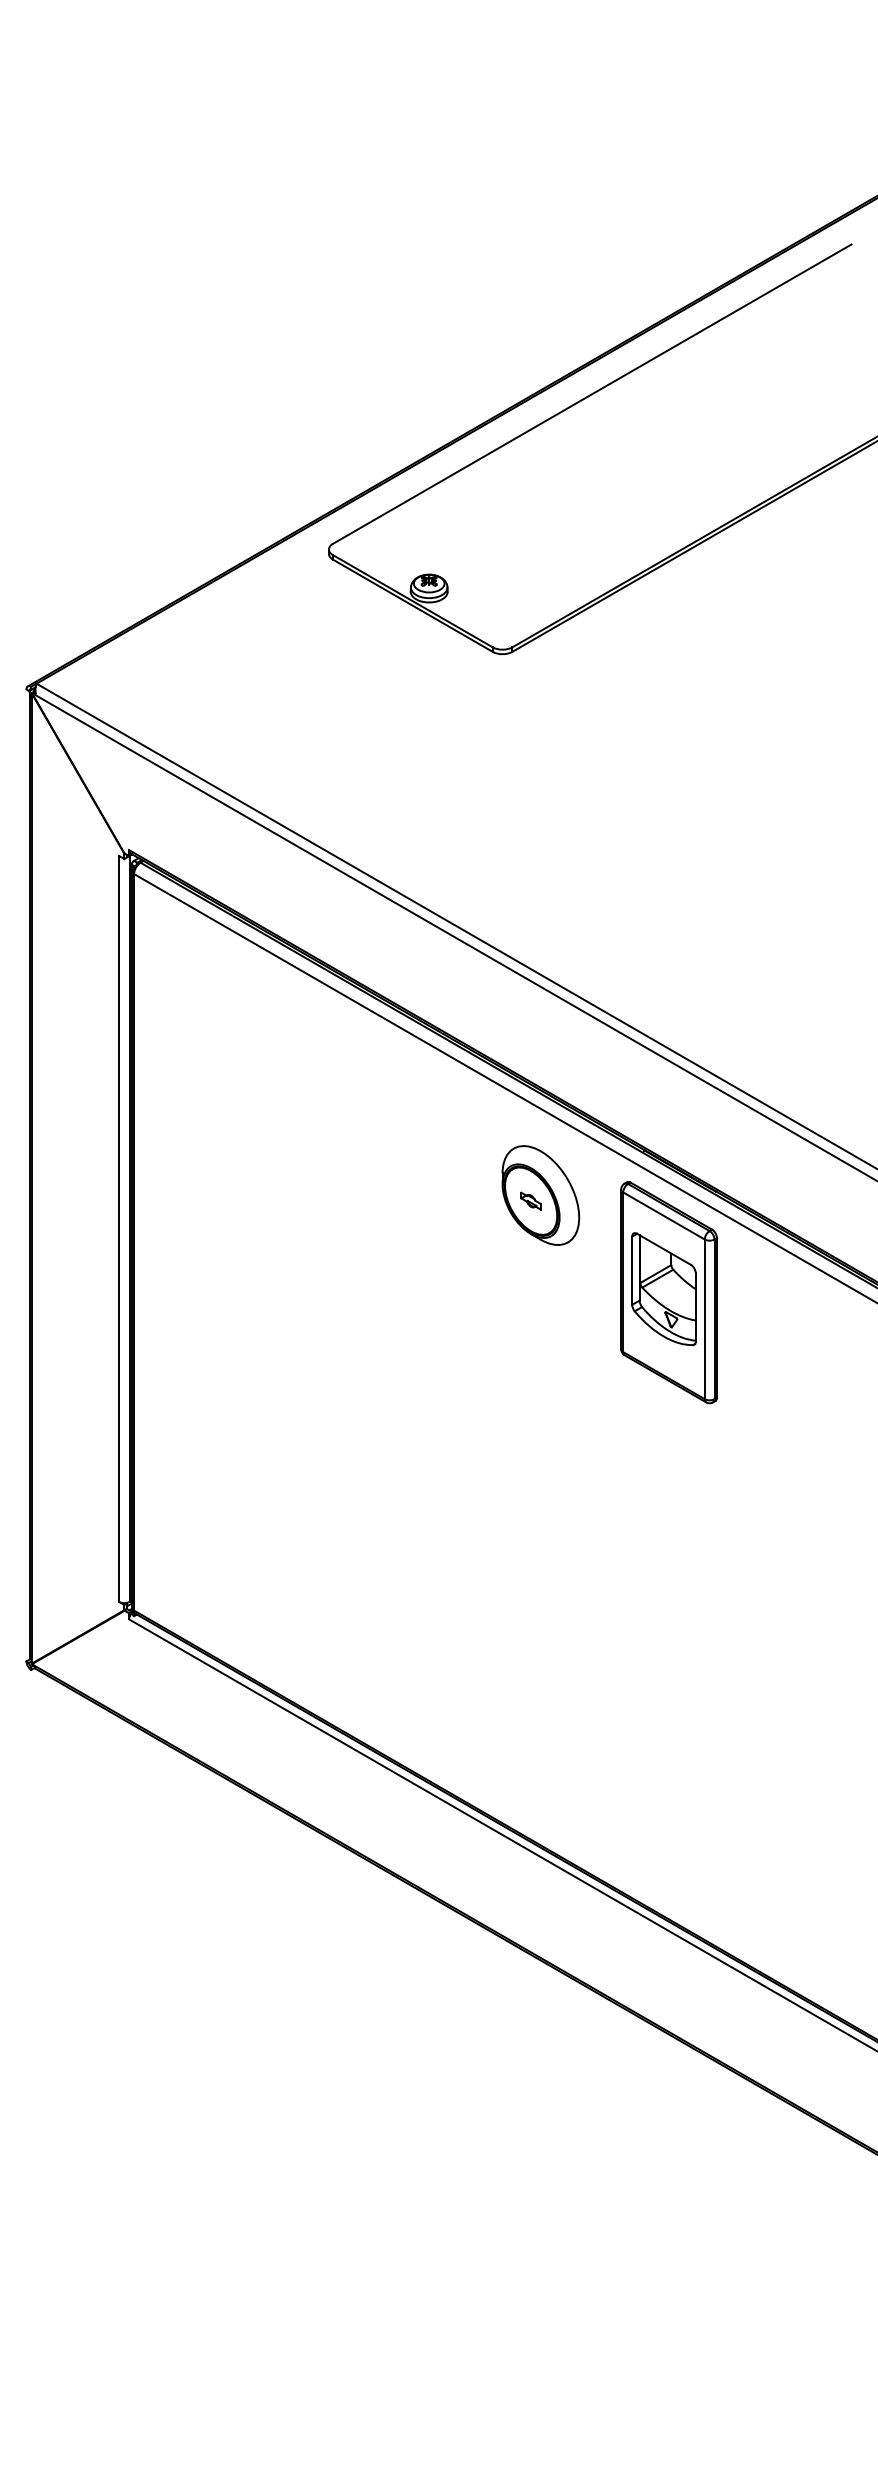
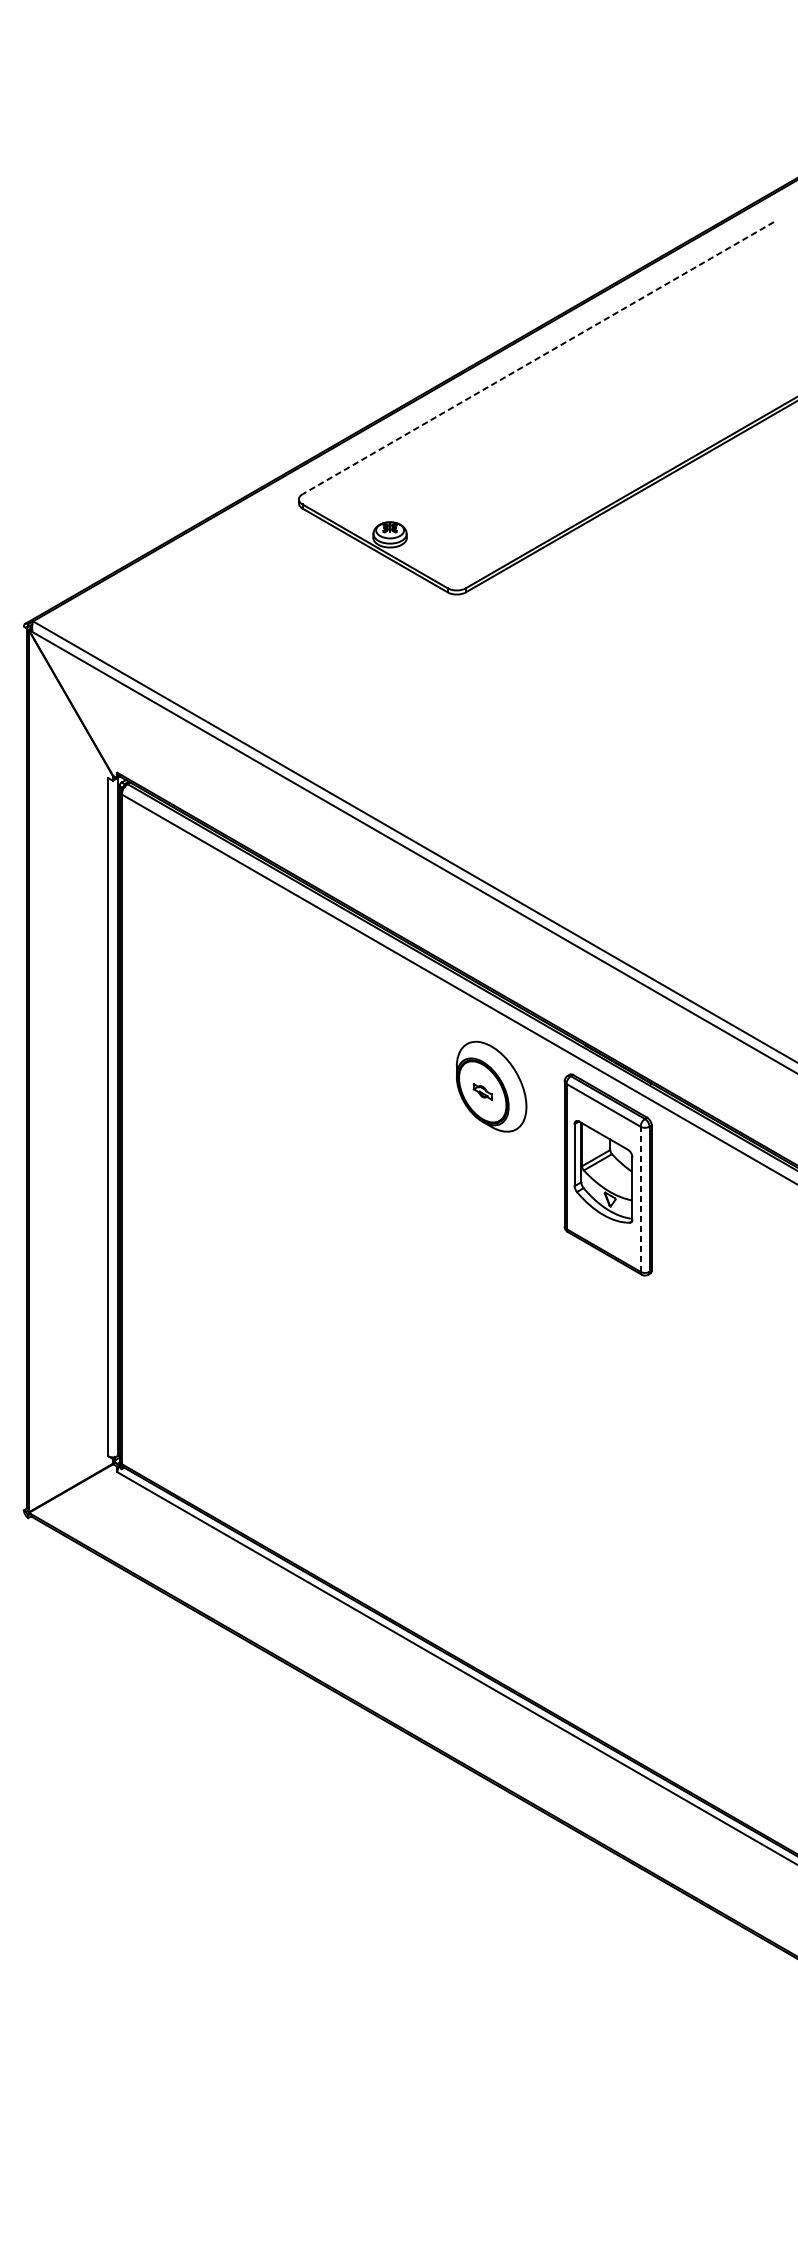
line: (591, 394) -> (537, 358), solid -> dashed
line: (704, 1319) -> (640, 1199), solid -> dashed

